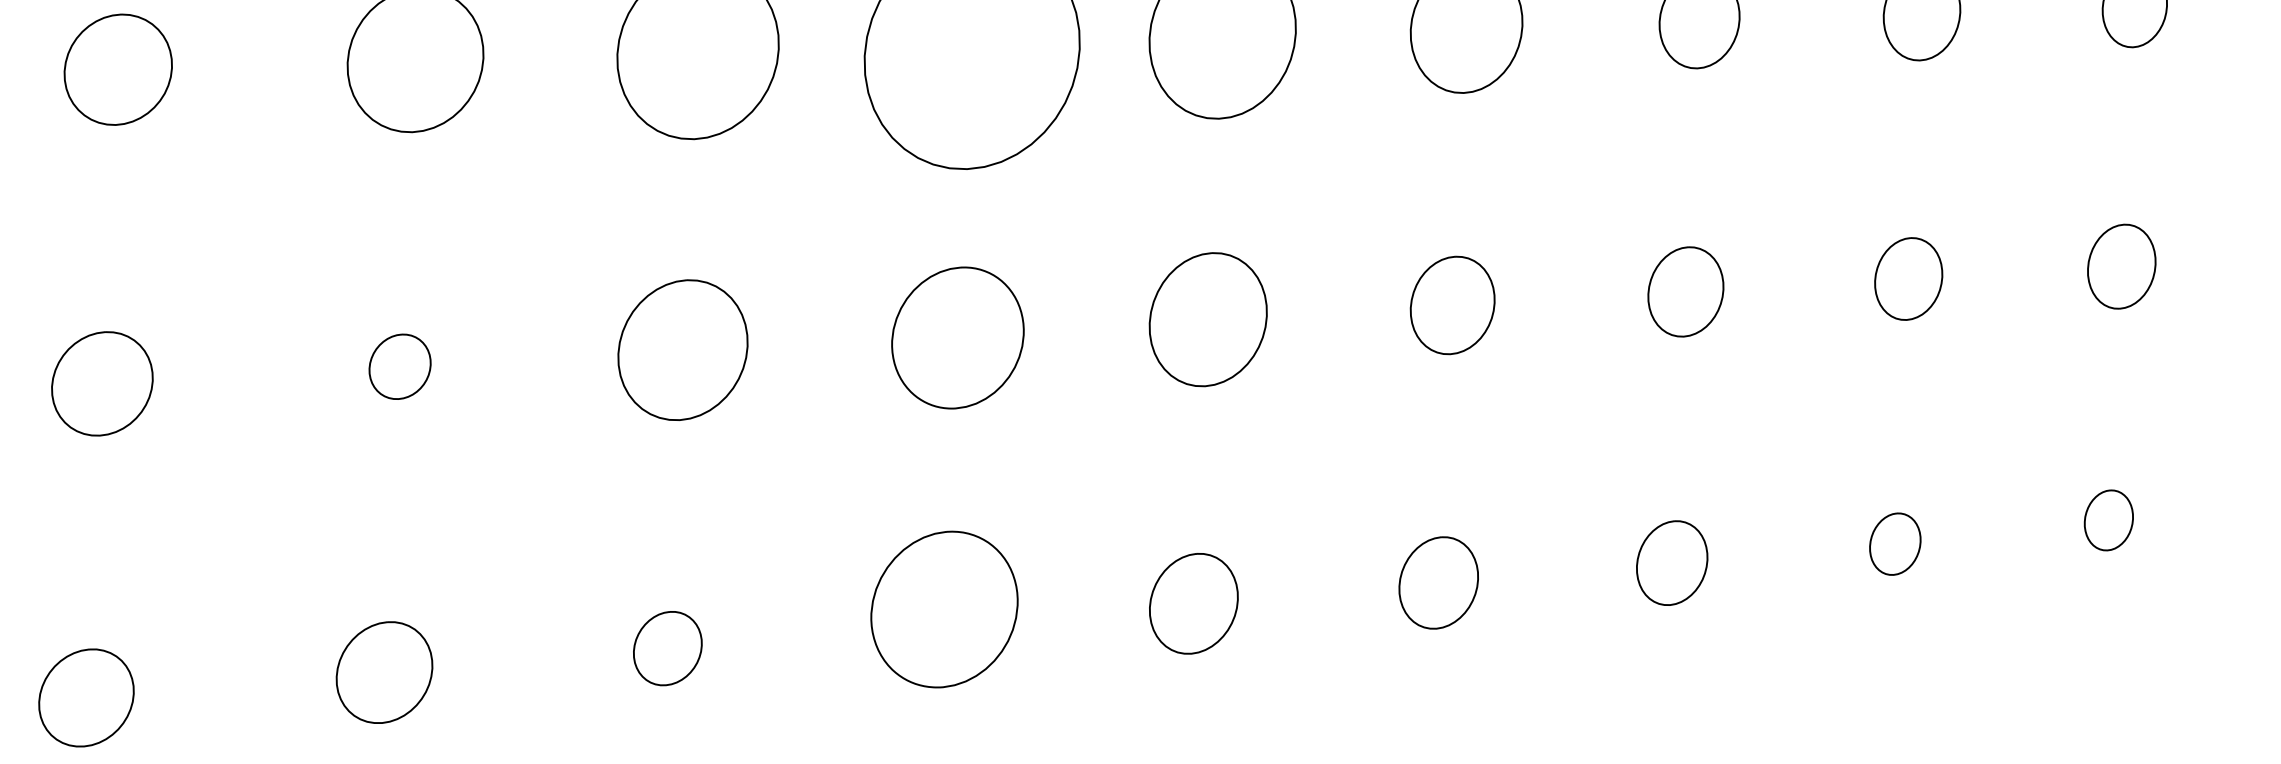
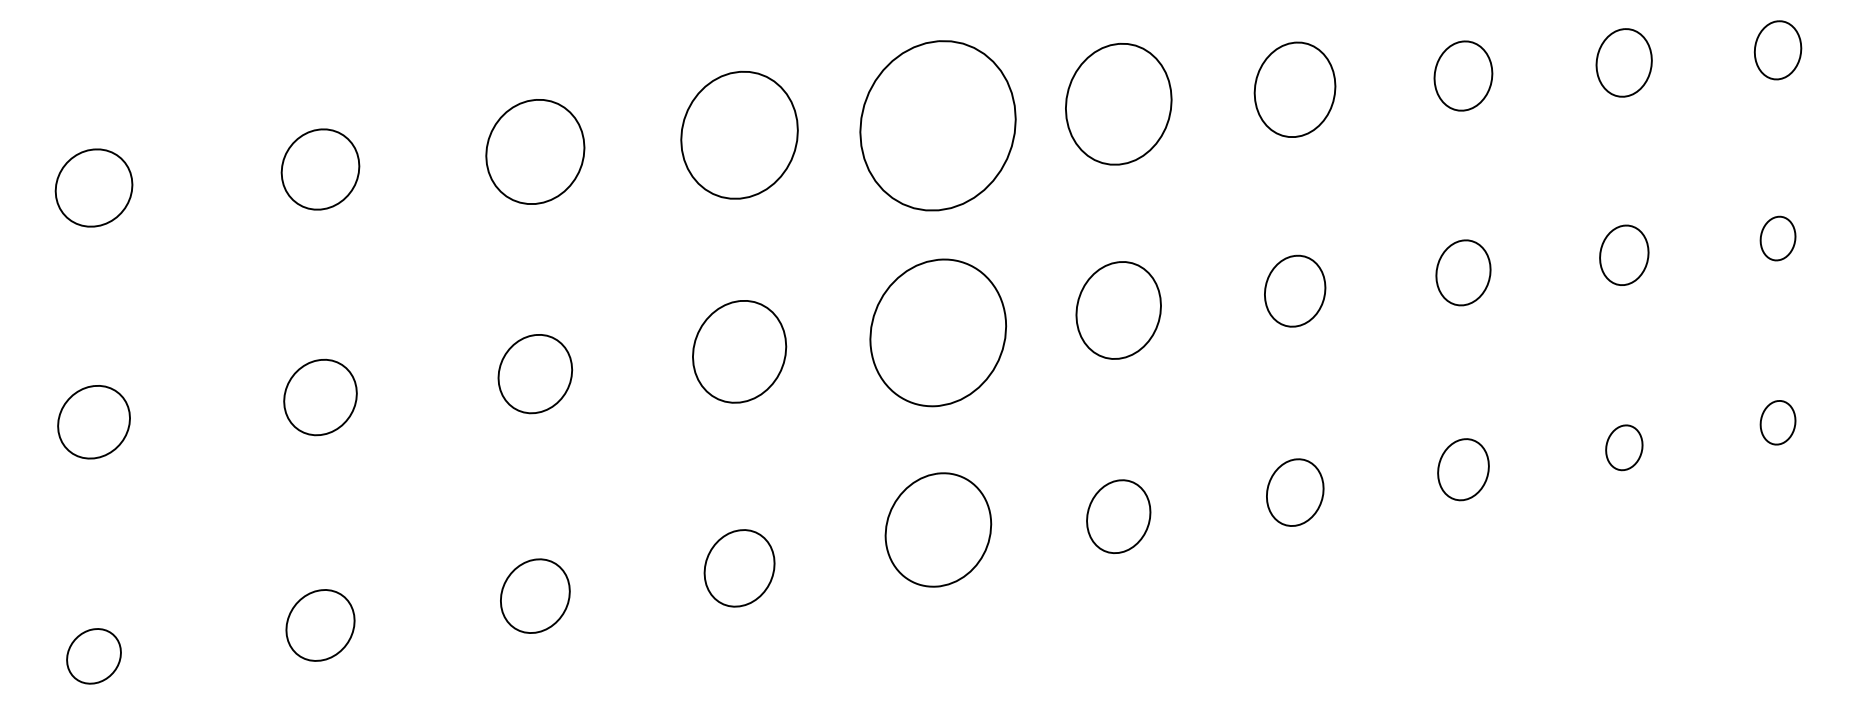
part: (2120, 266) -> (1777, 238), size x0.71
part: (957, 337) -> (937, 332), size x1.43
part: (400, 367) -> (535, 374), size x1.67
part: (667, 648) -> (739, 568), size x1.43

